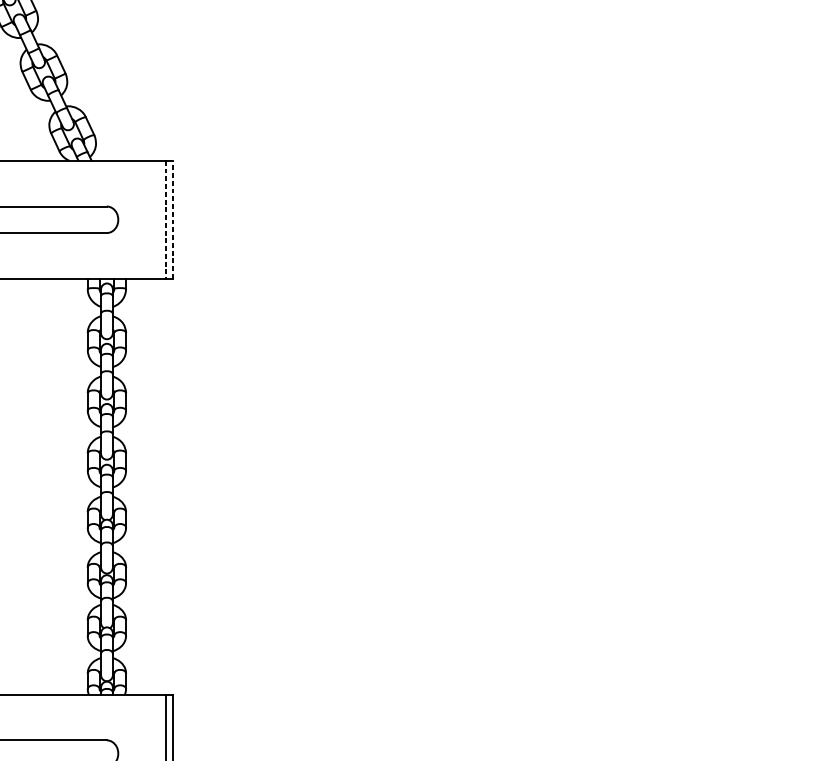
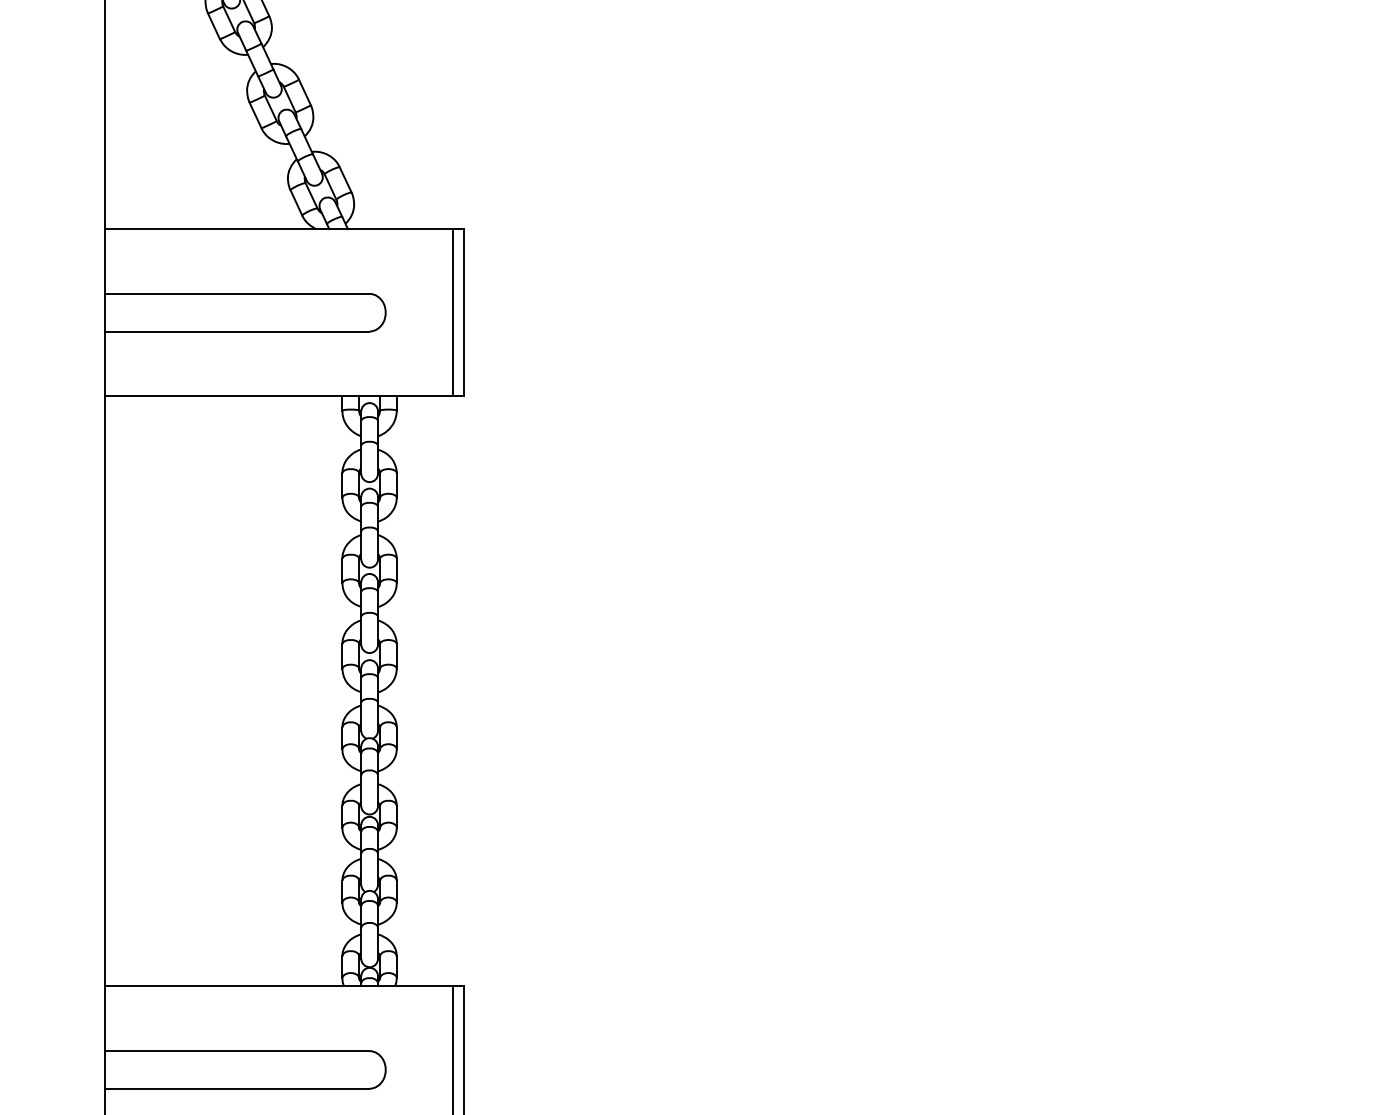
line: (166, 219) -> (453, 312), dashed -> solid
line: (173, 219) -> (463, 312), dashed -> solid

